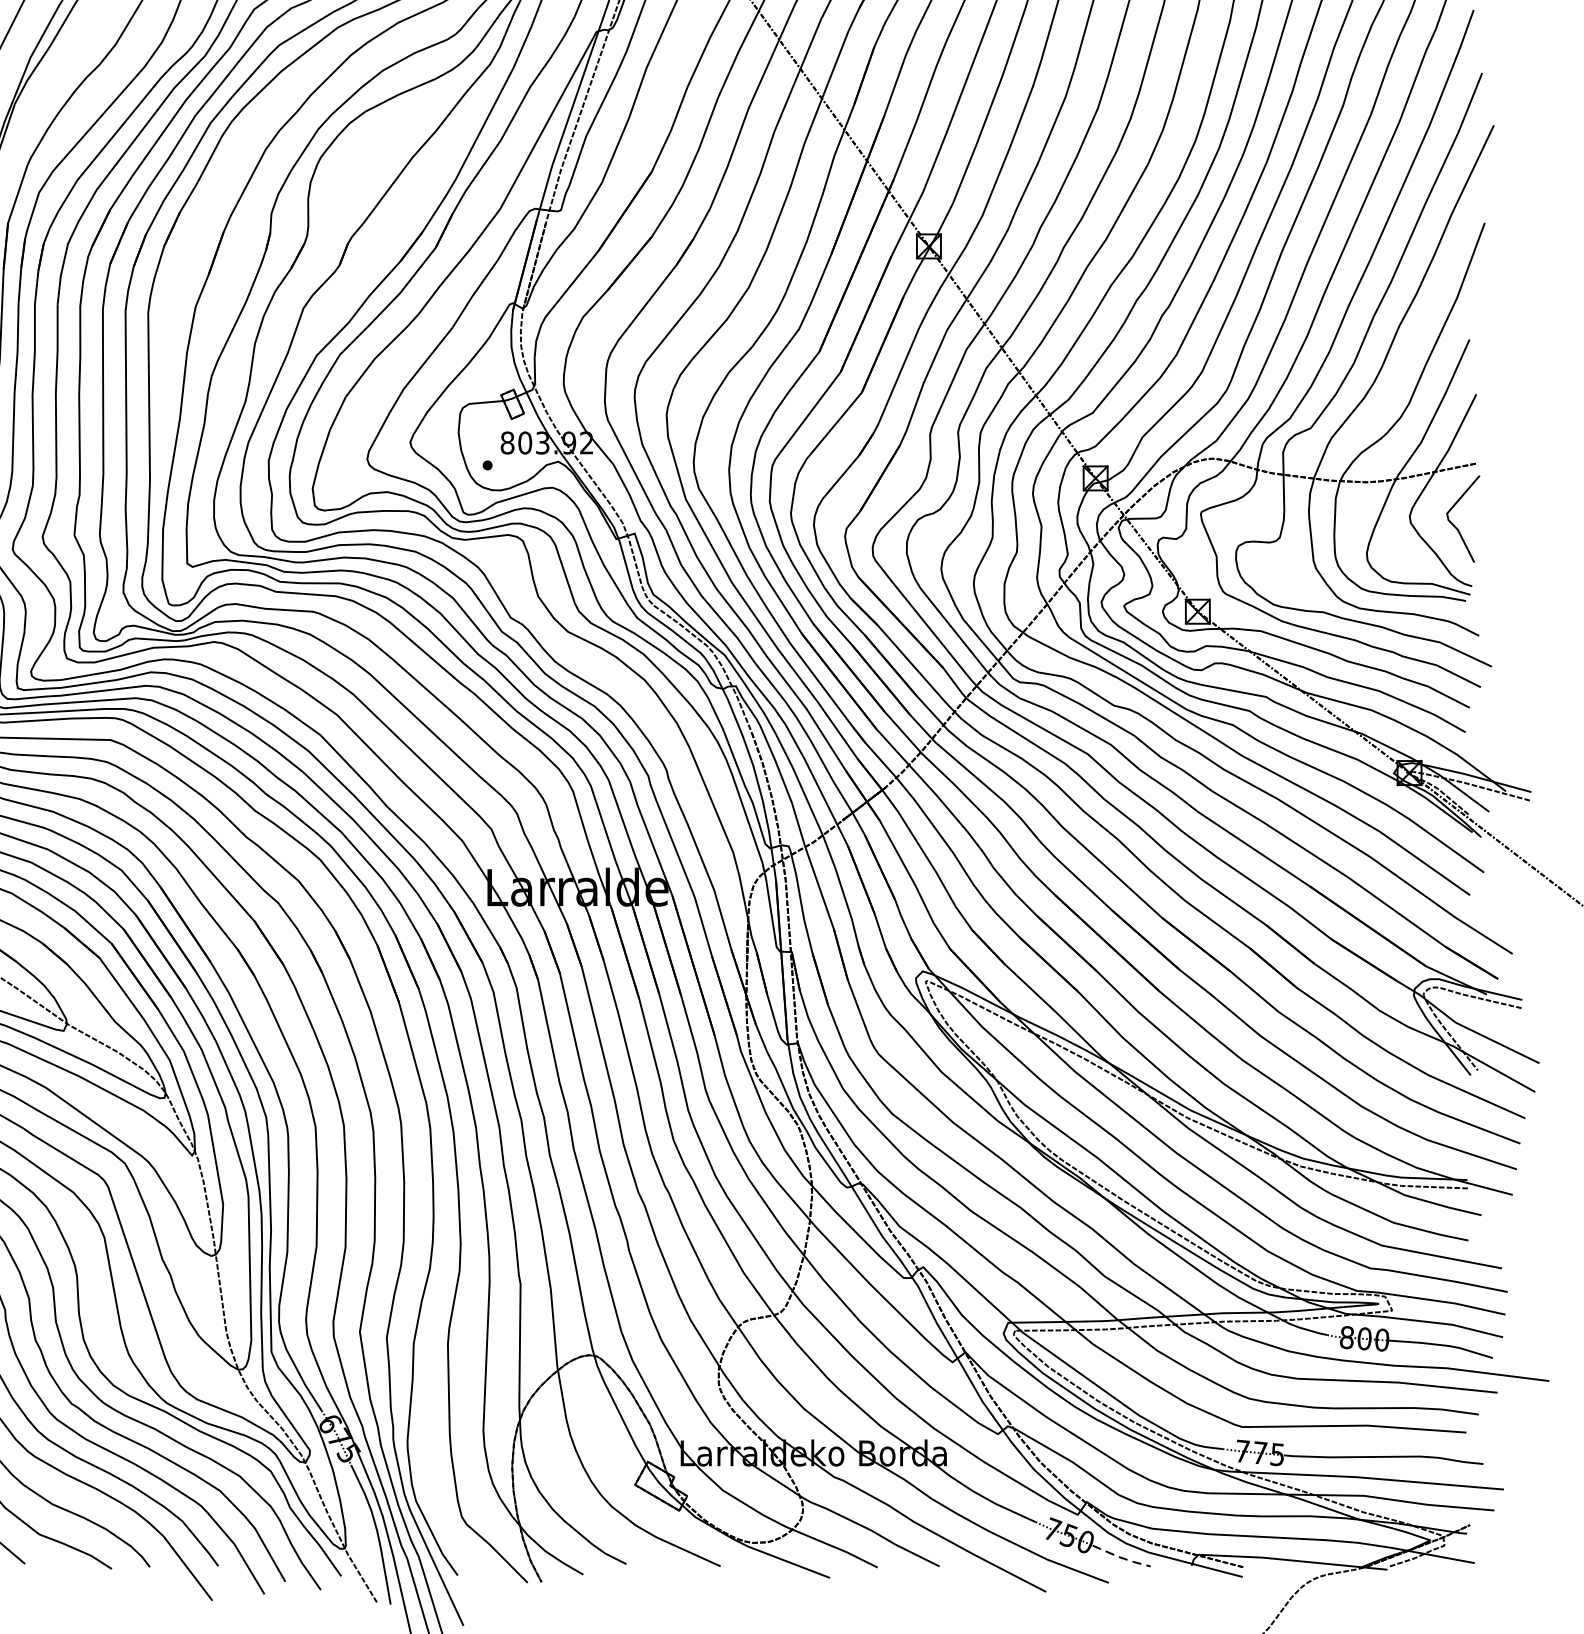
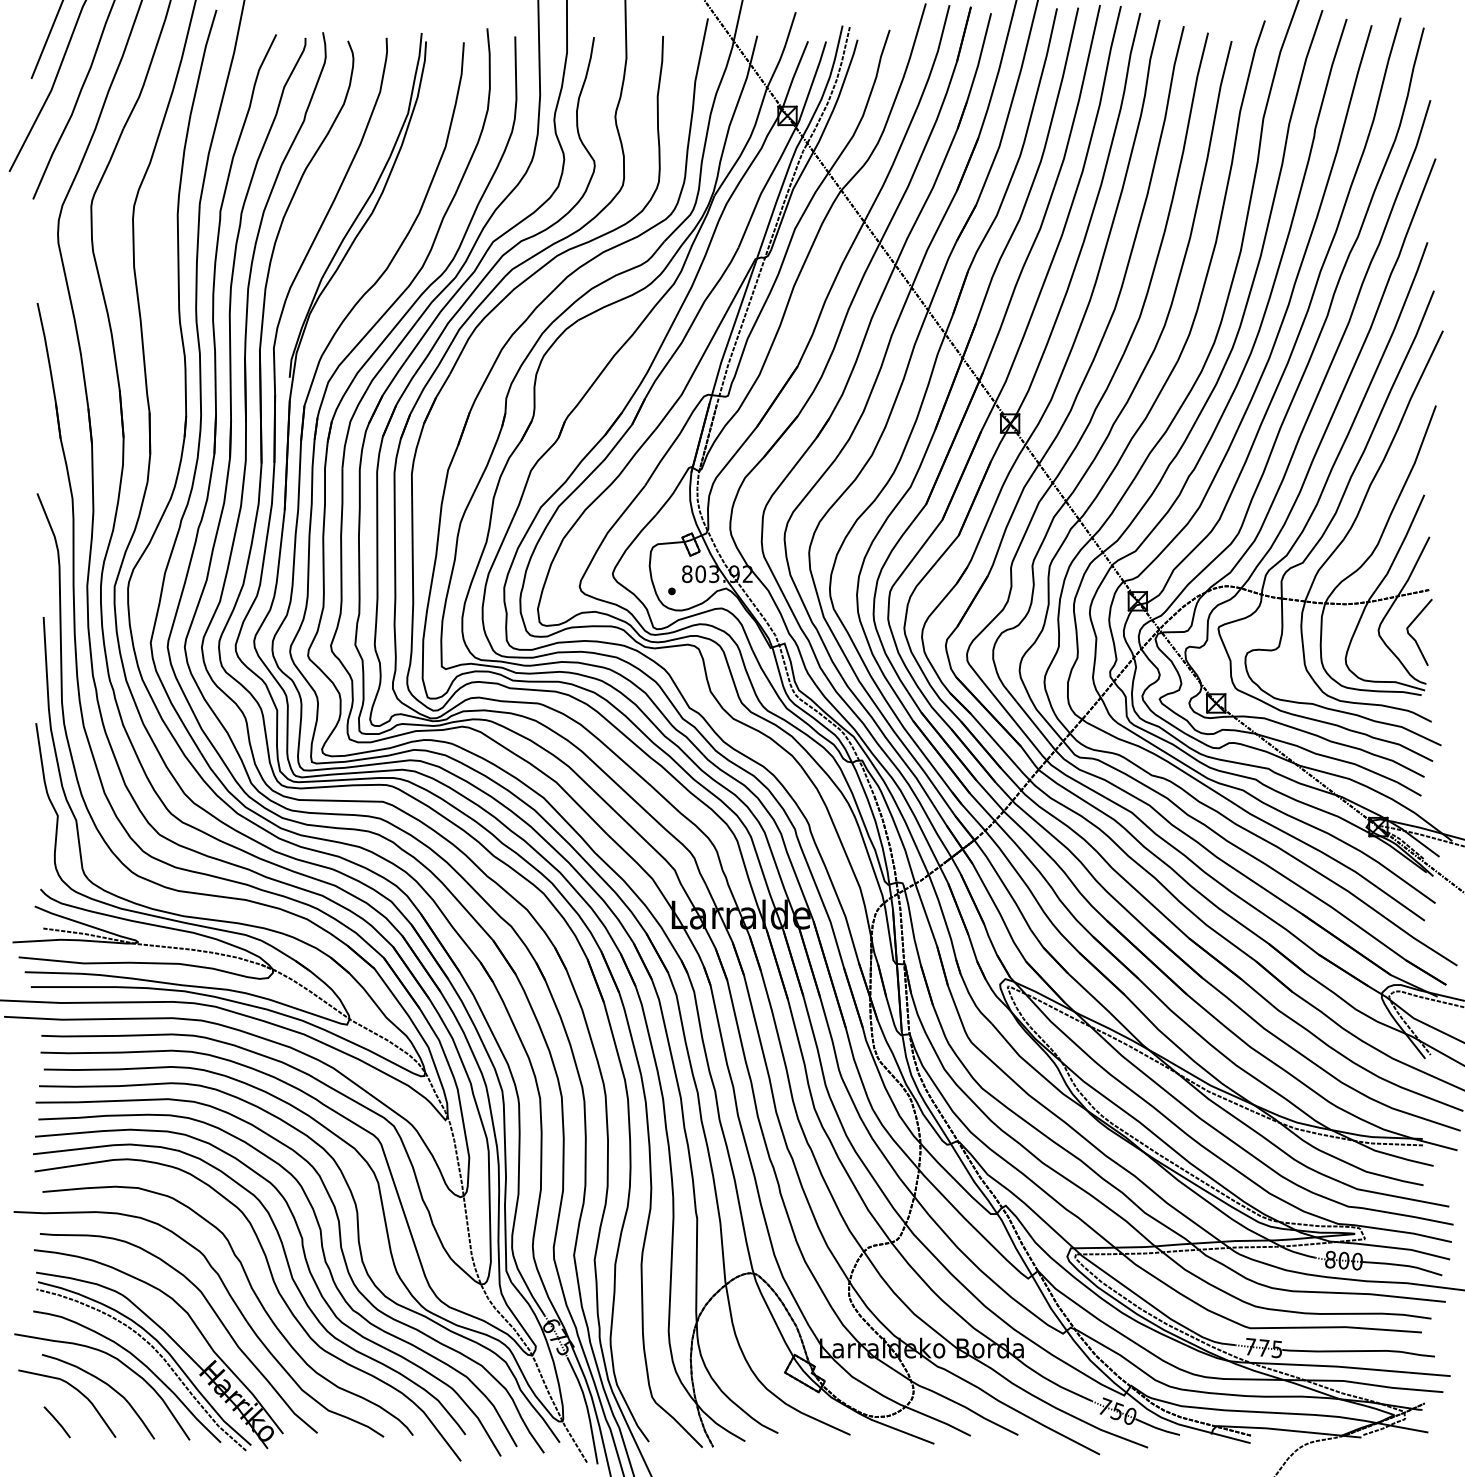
line: (1122, 1557) -> (1158, 1428), dashed -> solid

